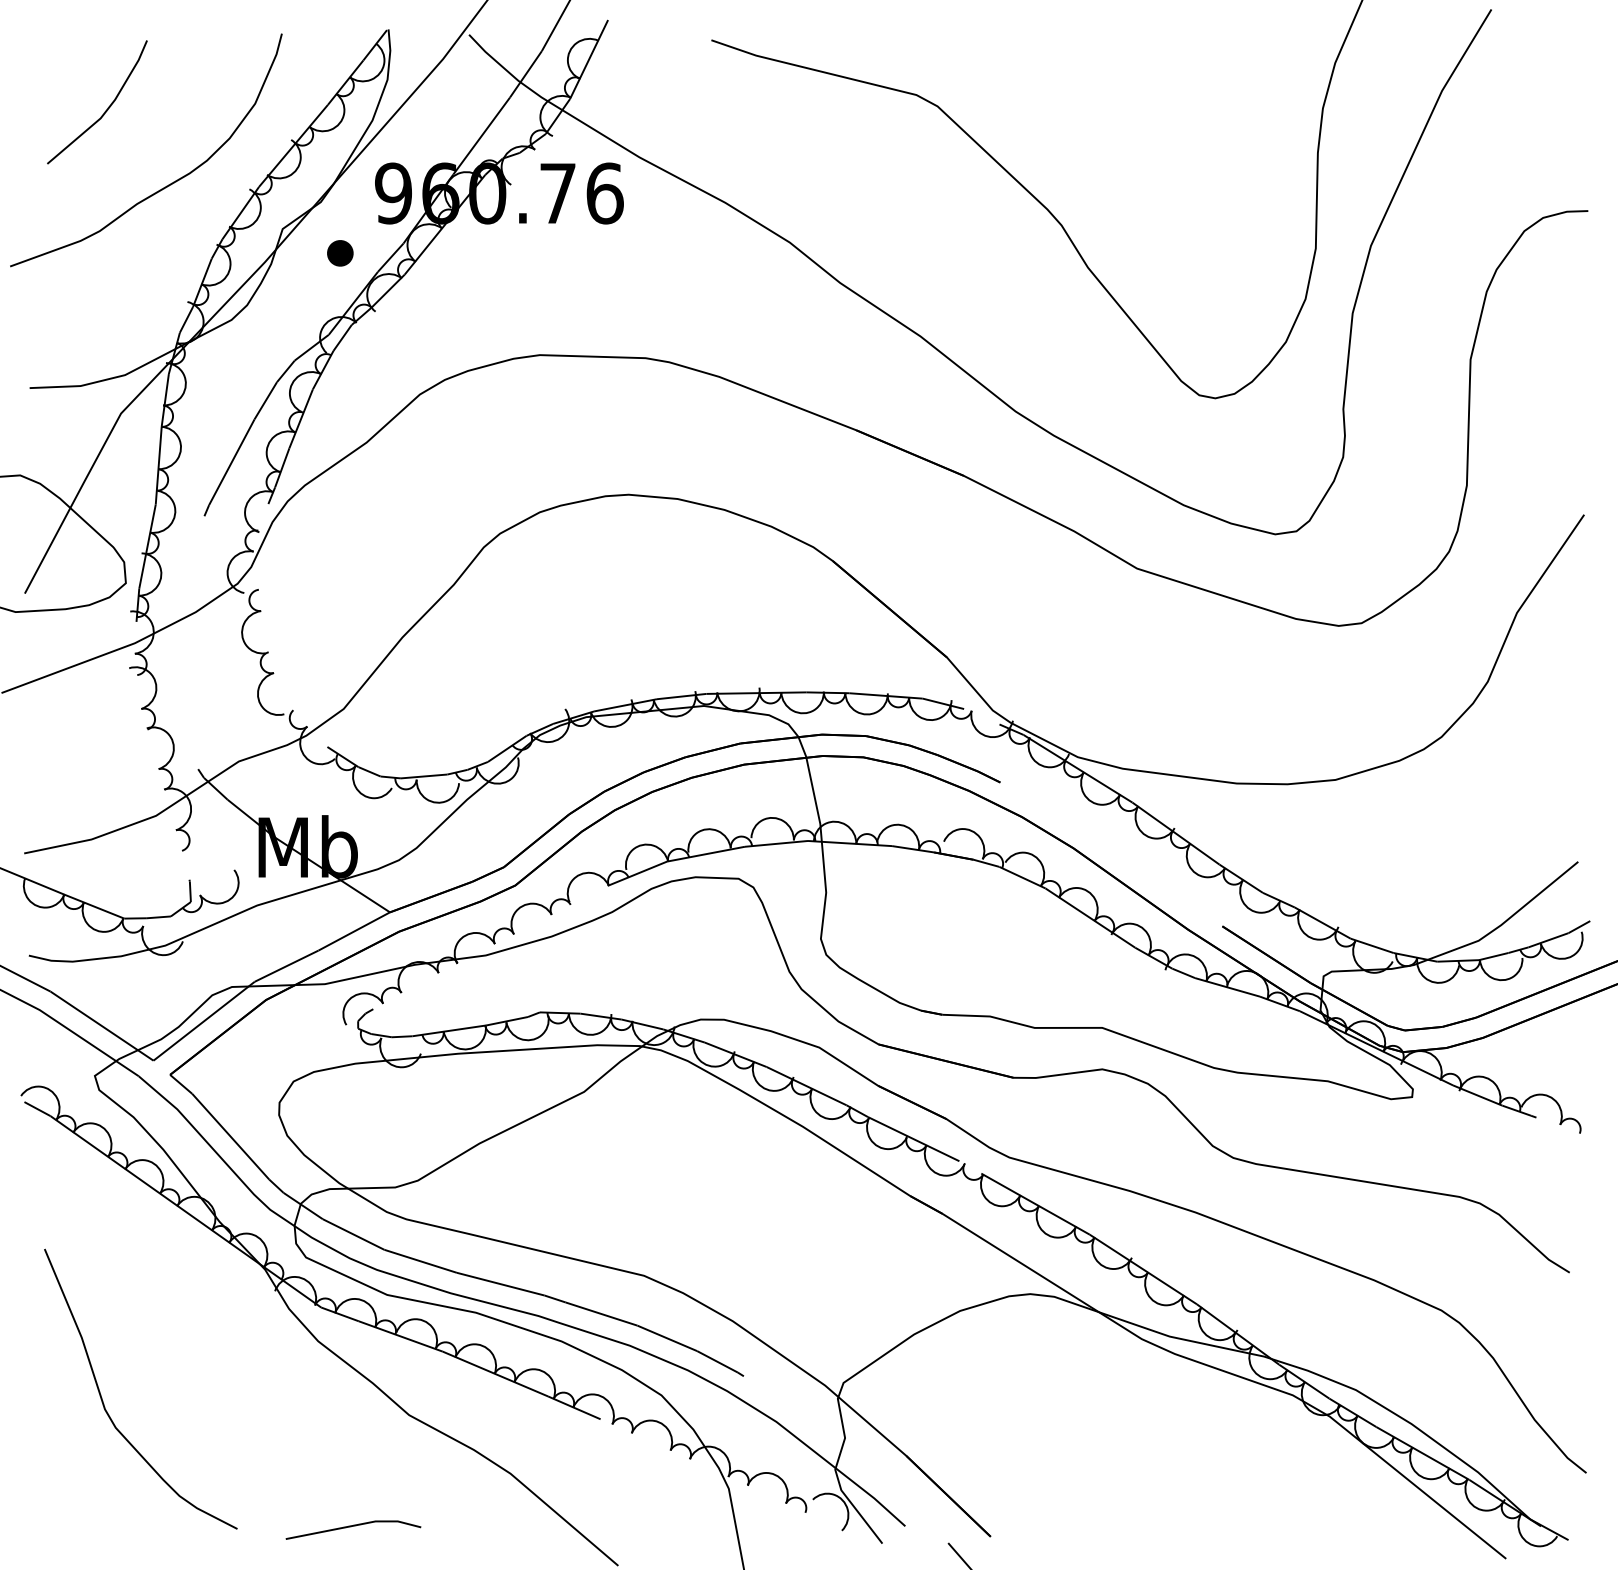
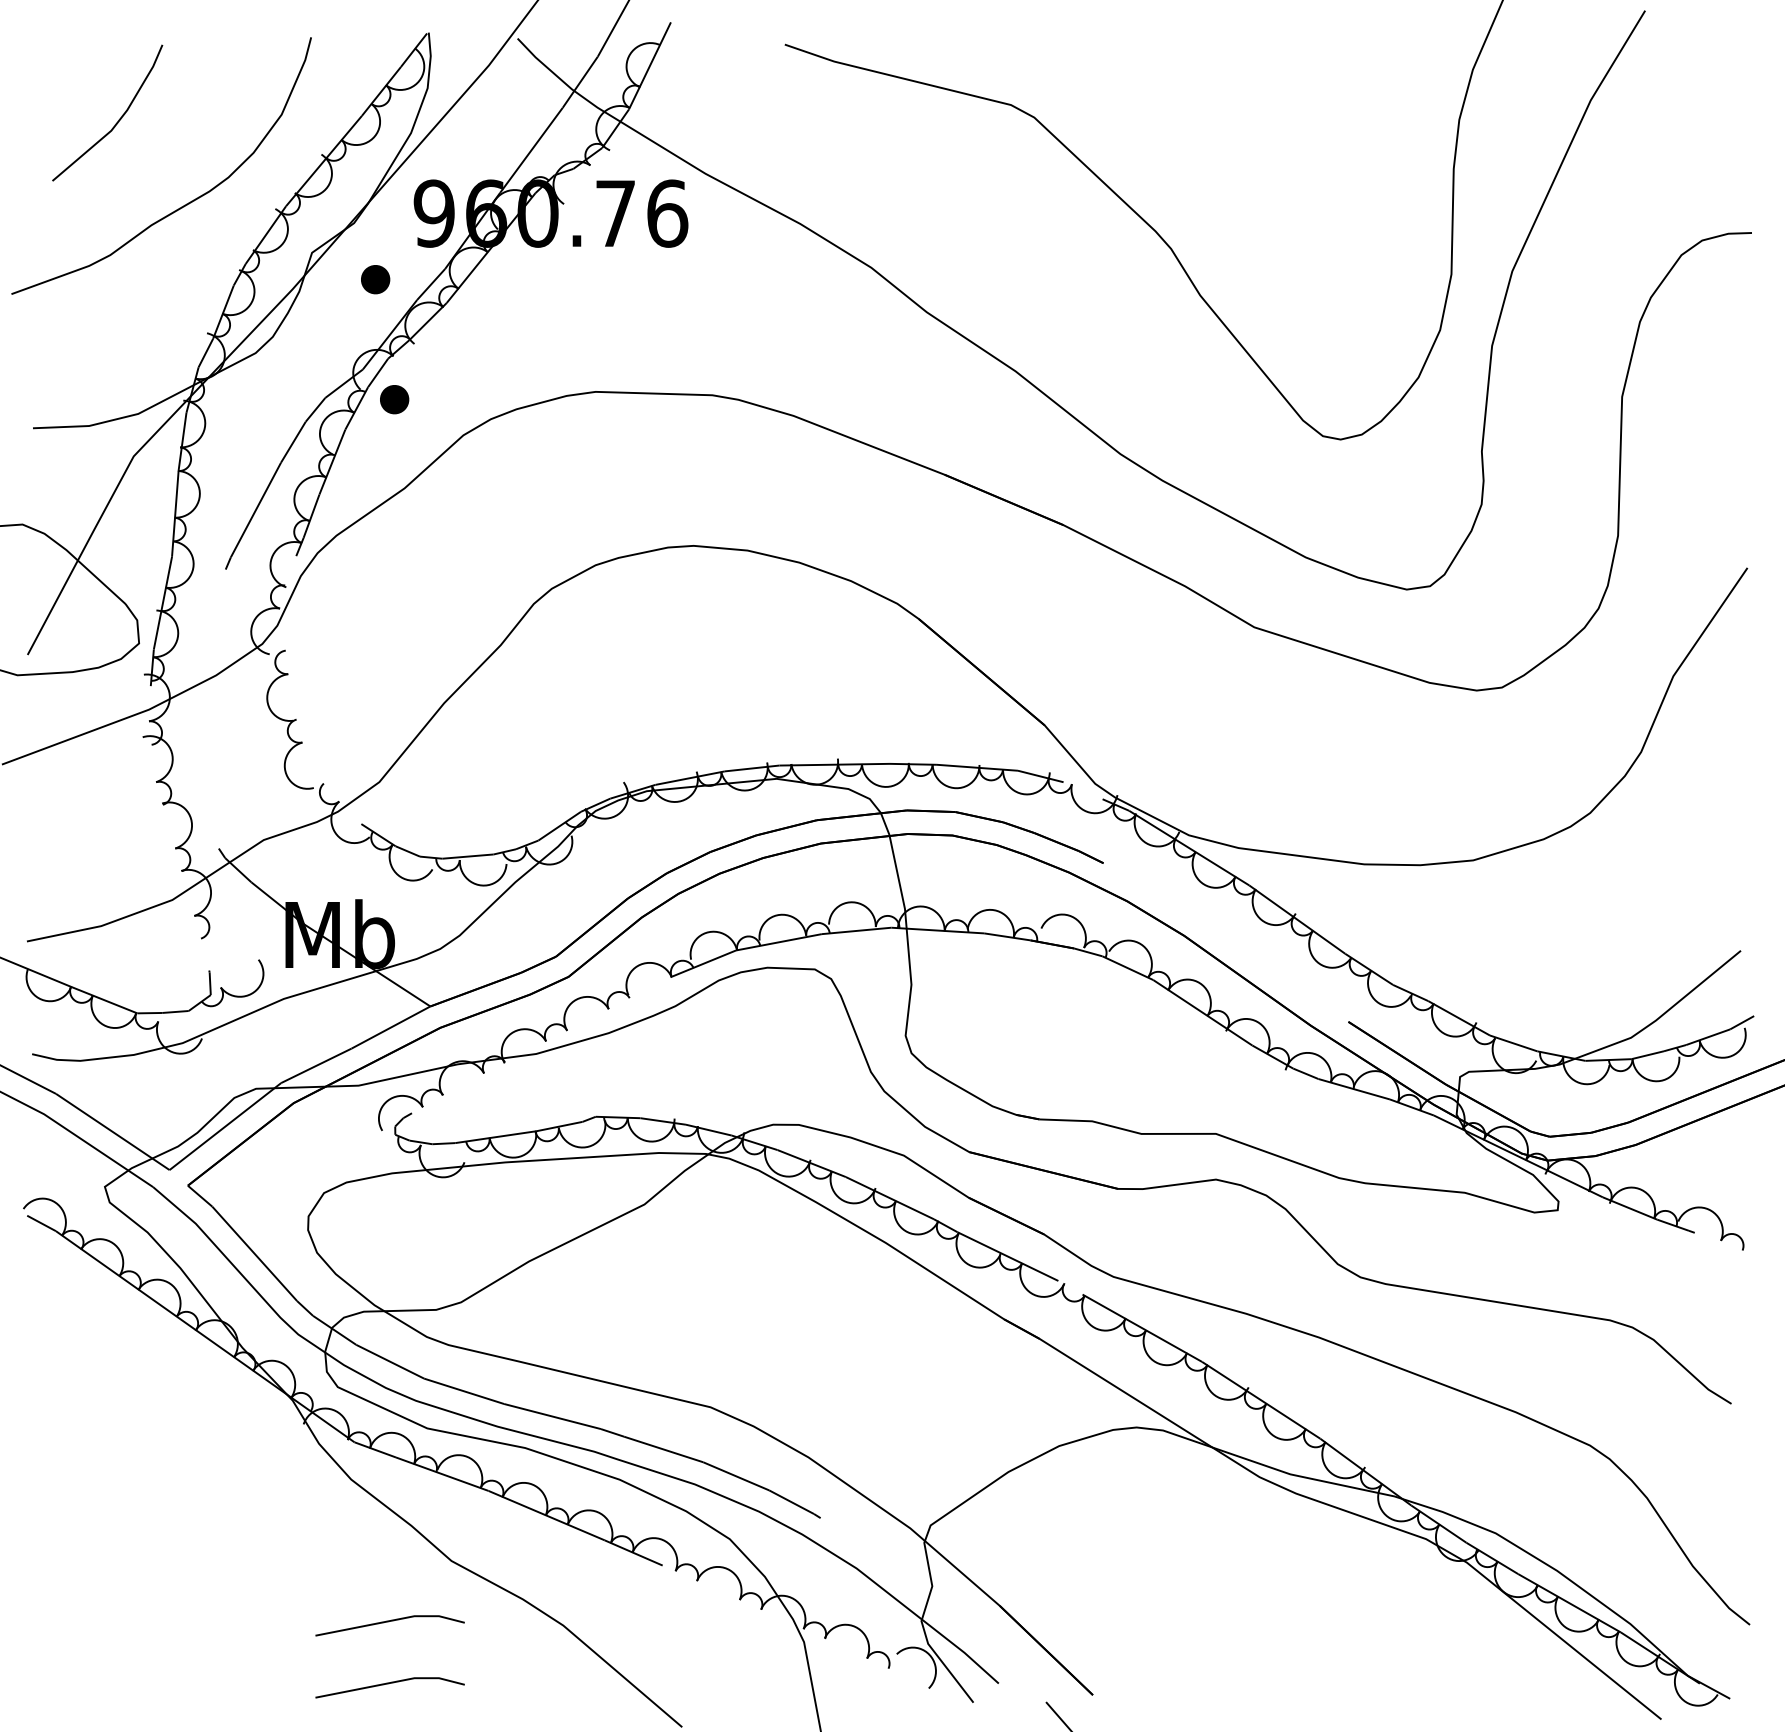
part: (357, 362) -> (394, 399), added
curve: (102, 1398) -> (113, 1542), removed
line: (352, 1470) -> (388, 1622), added

